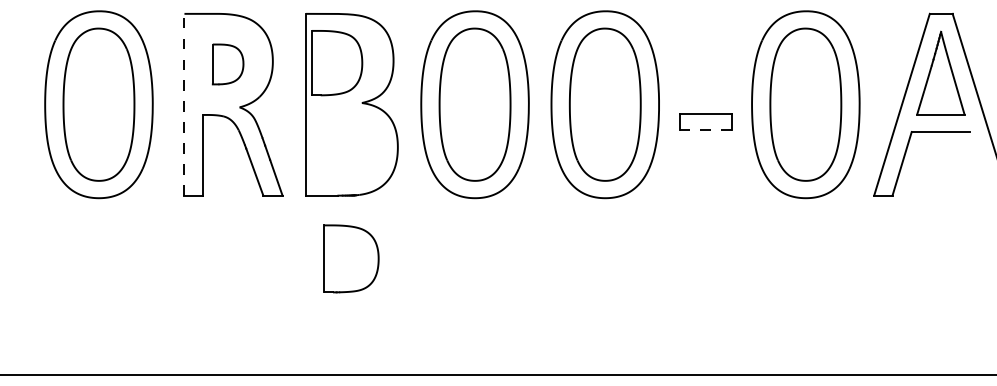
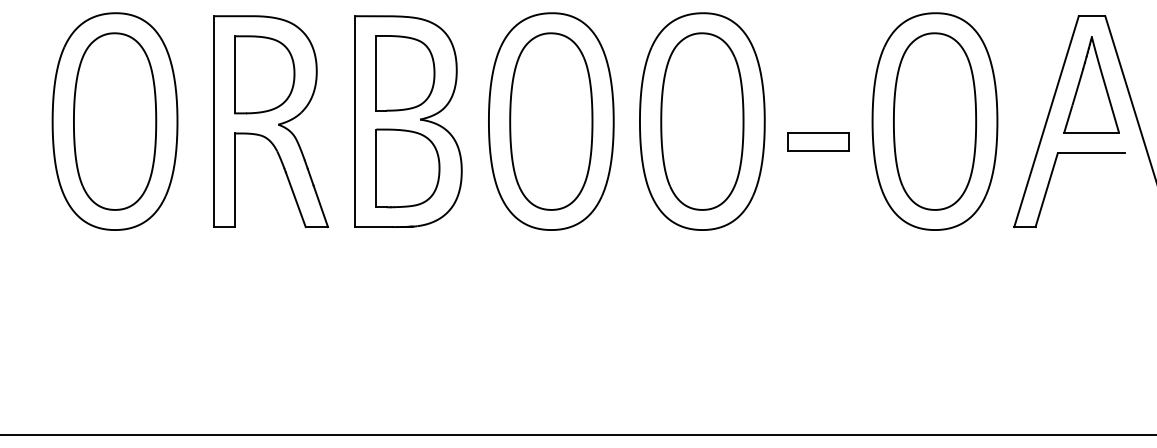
part: (337, 63) -> (405, 73), moved
part: (227, 64) -> (264, 74), size x1.67
line: (184, 104) -> (214, 121), dashed -> solid
line: (705, 130) -> (818, 151), dashed -> solid
part: (351, 258) -> (407, 168), moved

